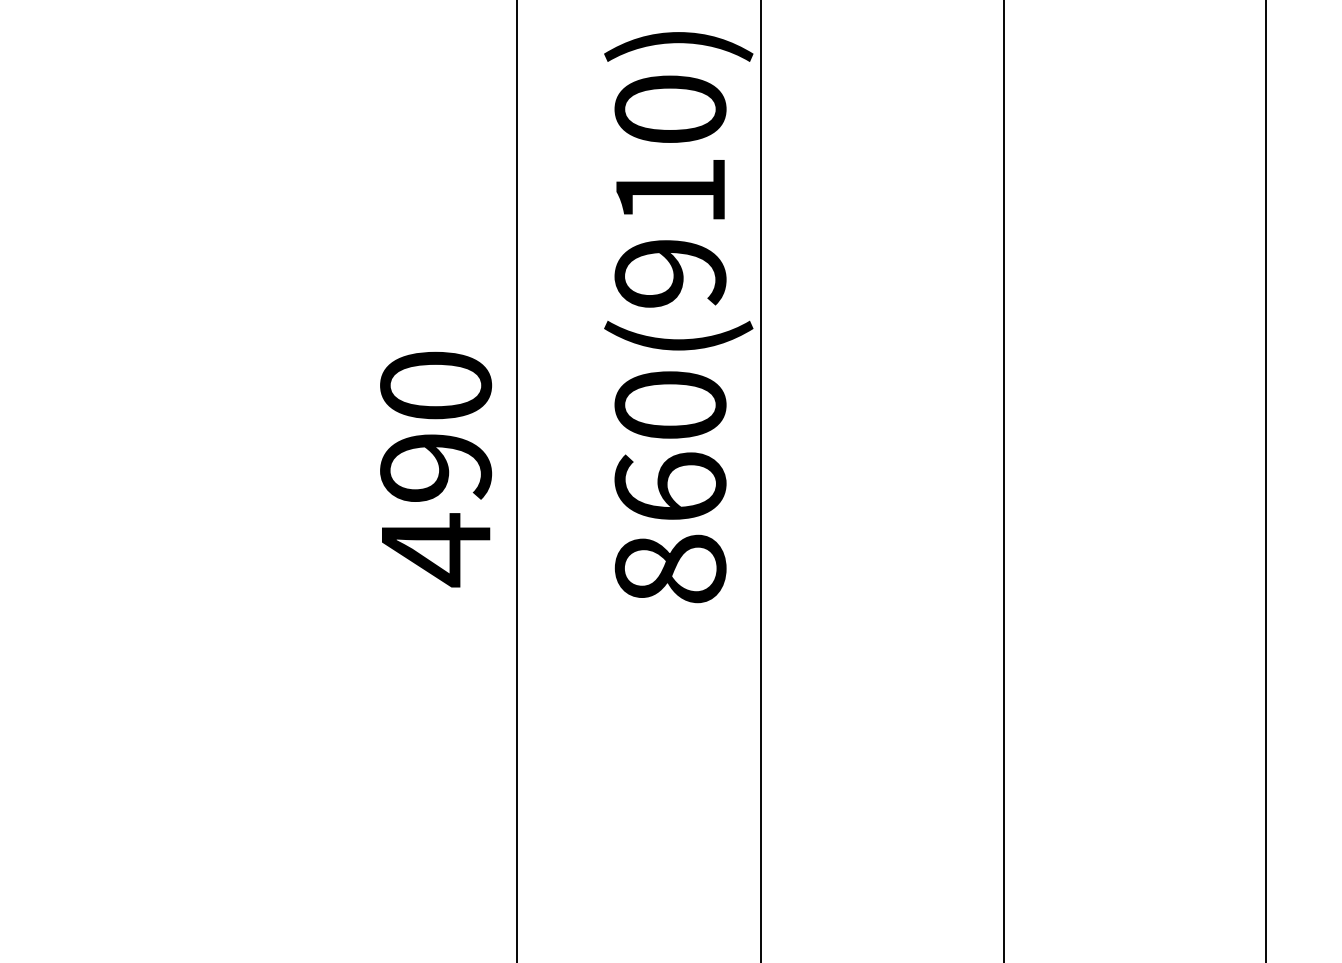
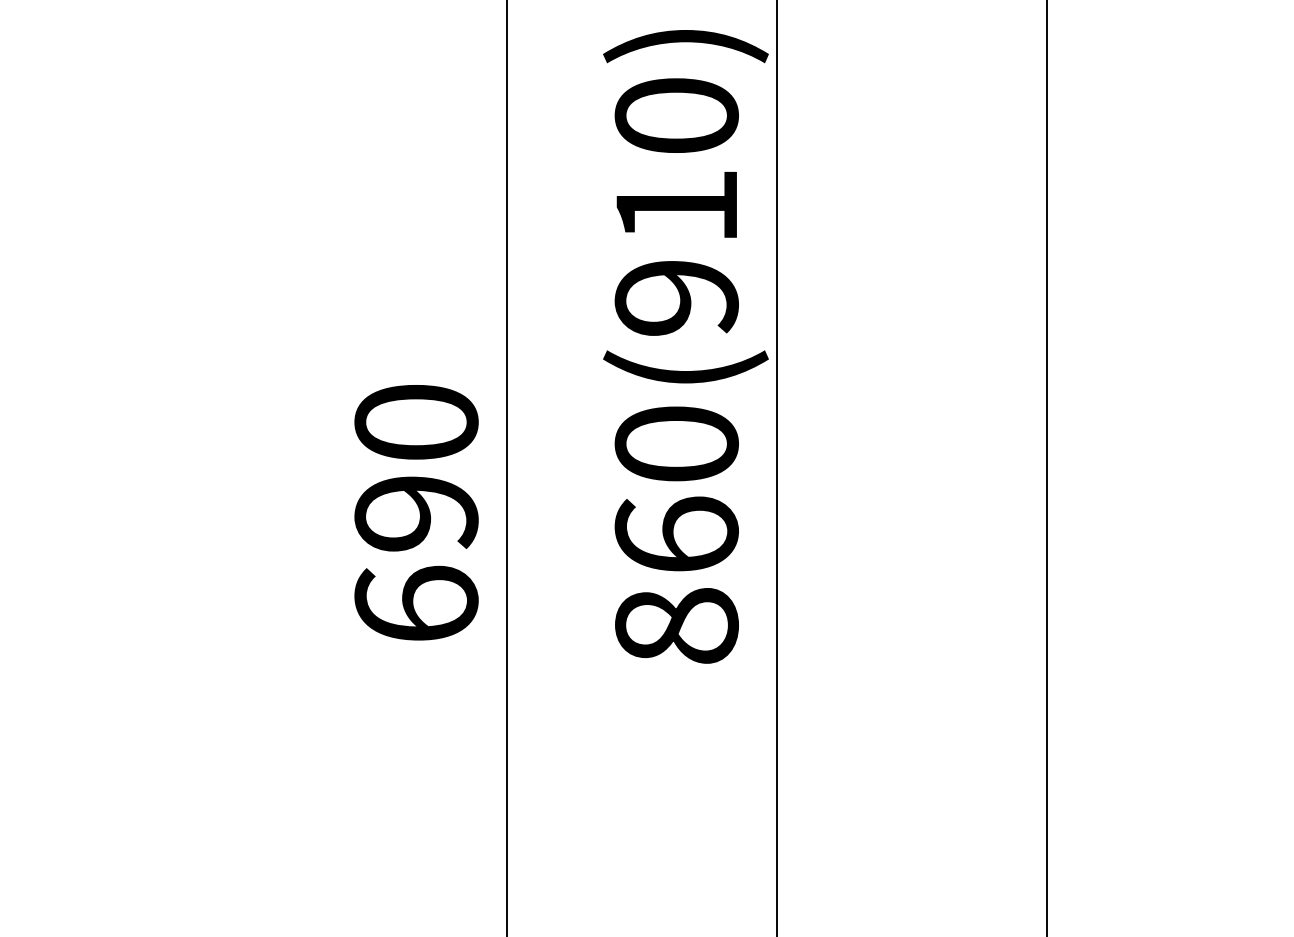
text: (436, 550) -> (417, 605), 490 -> 690

